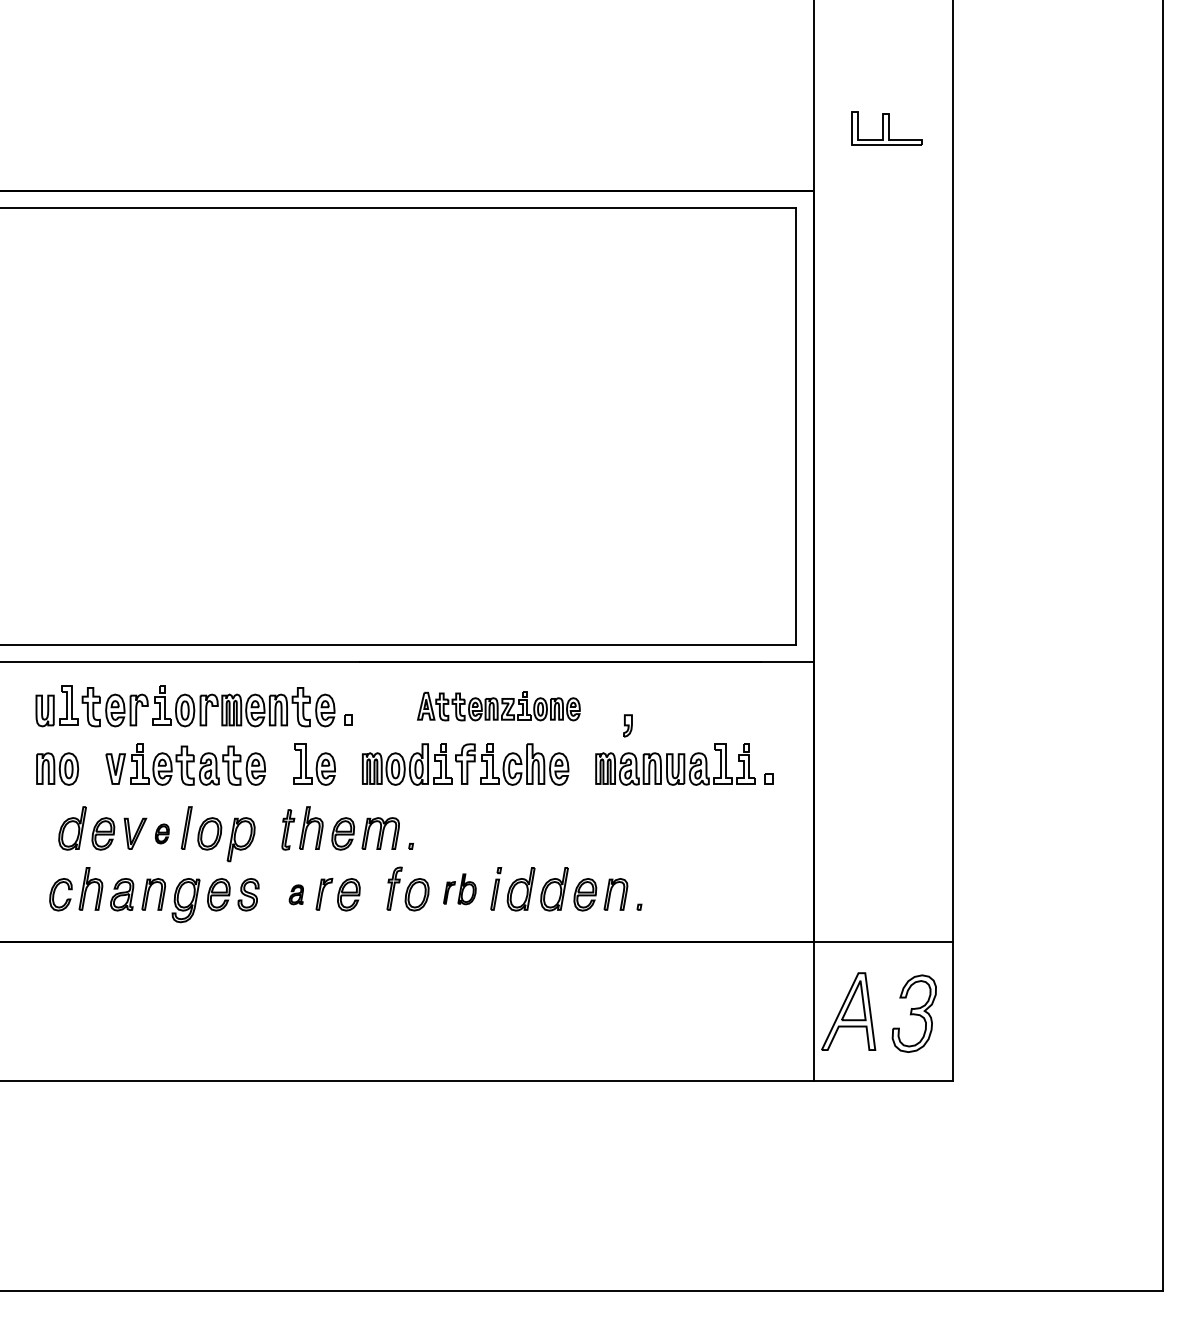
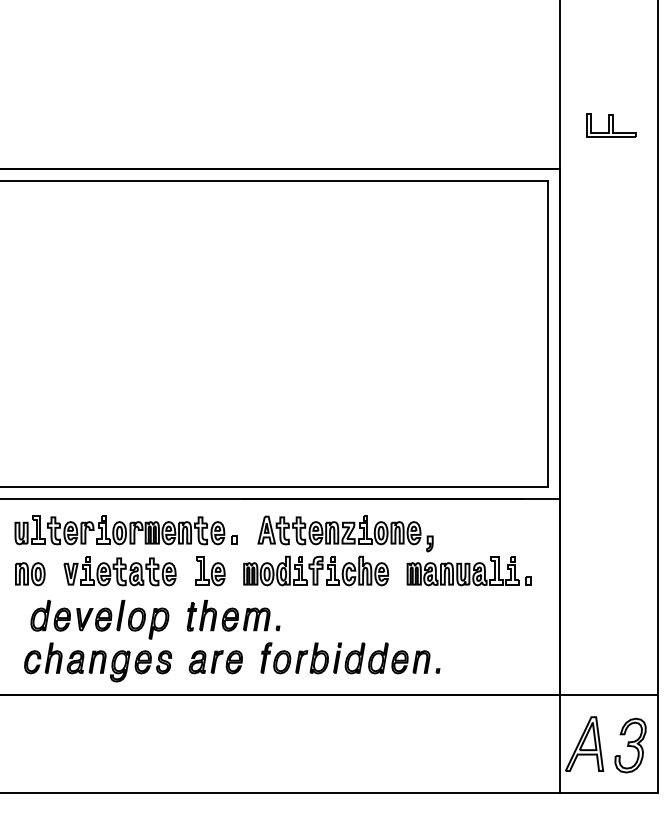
part: (498, 706) -> (339, 530), size x1.43
part: (162, 833) -> (103, 619), size x1.67
part: (459, 889) -> (311, 658), size x1.43
part: (296, 894) -> (197, 662), size x1.67

